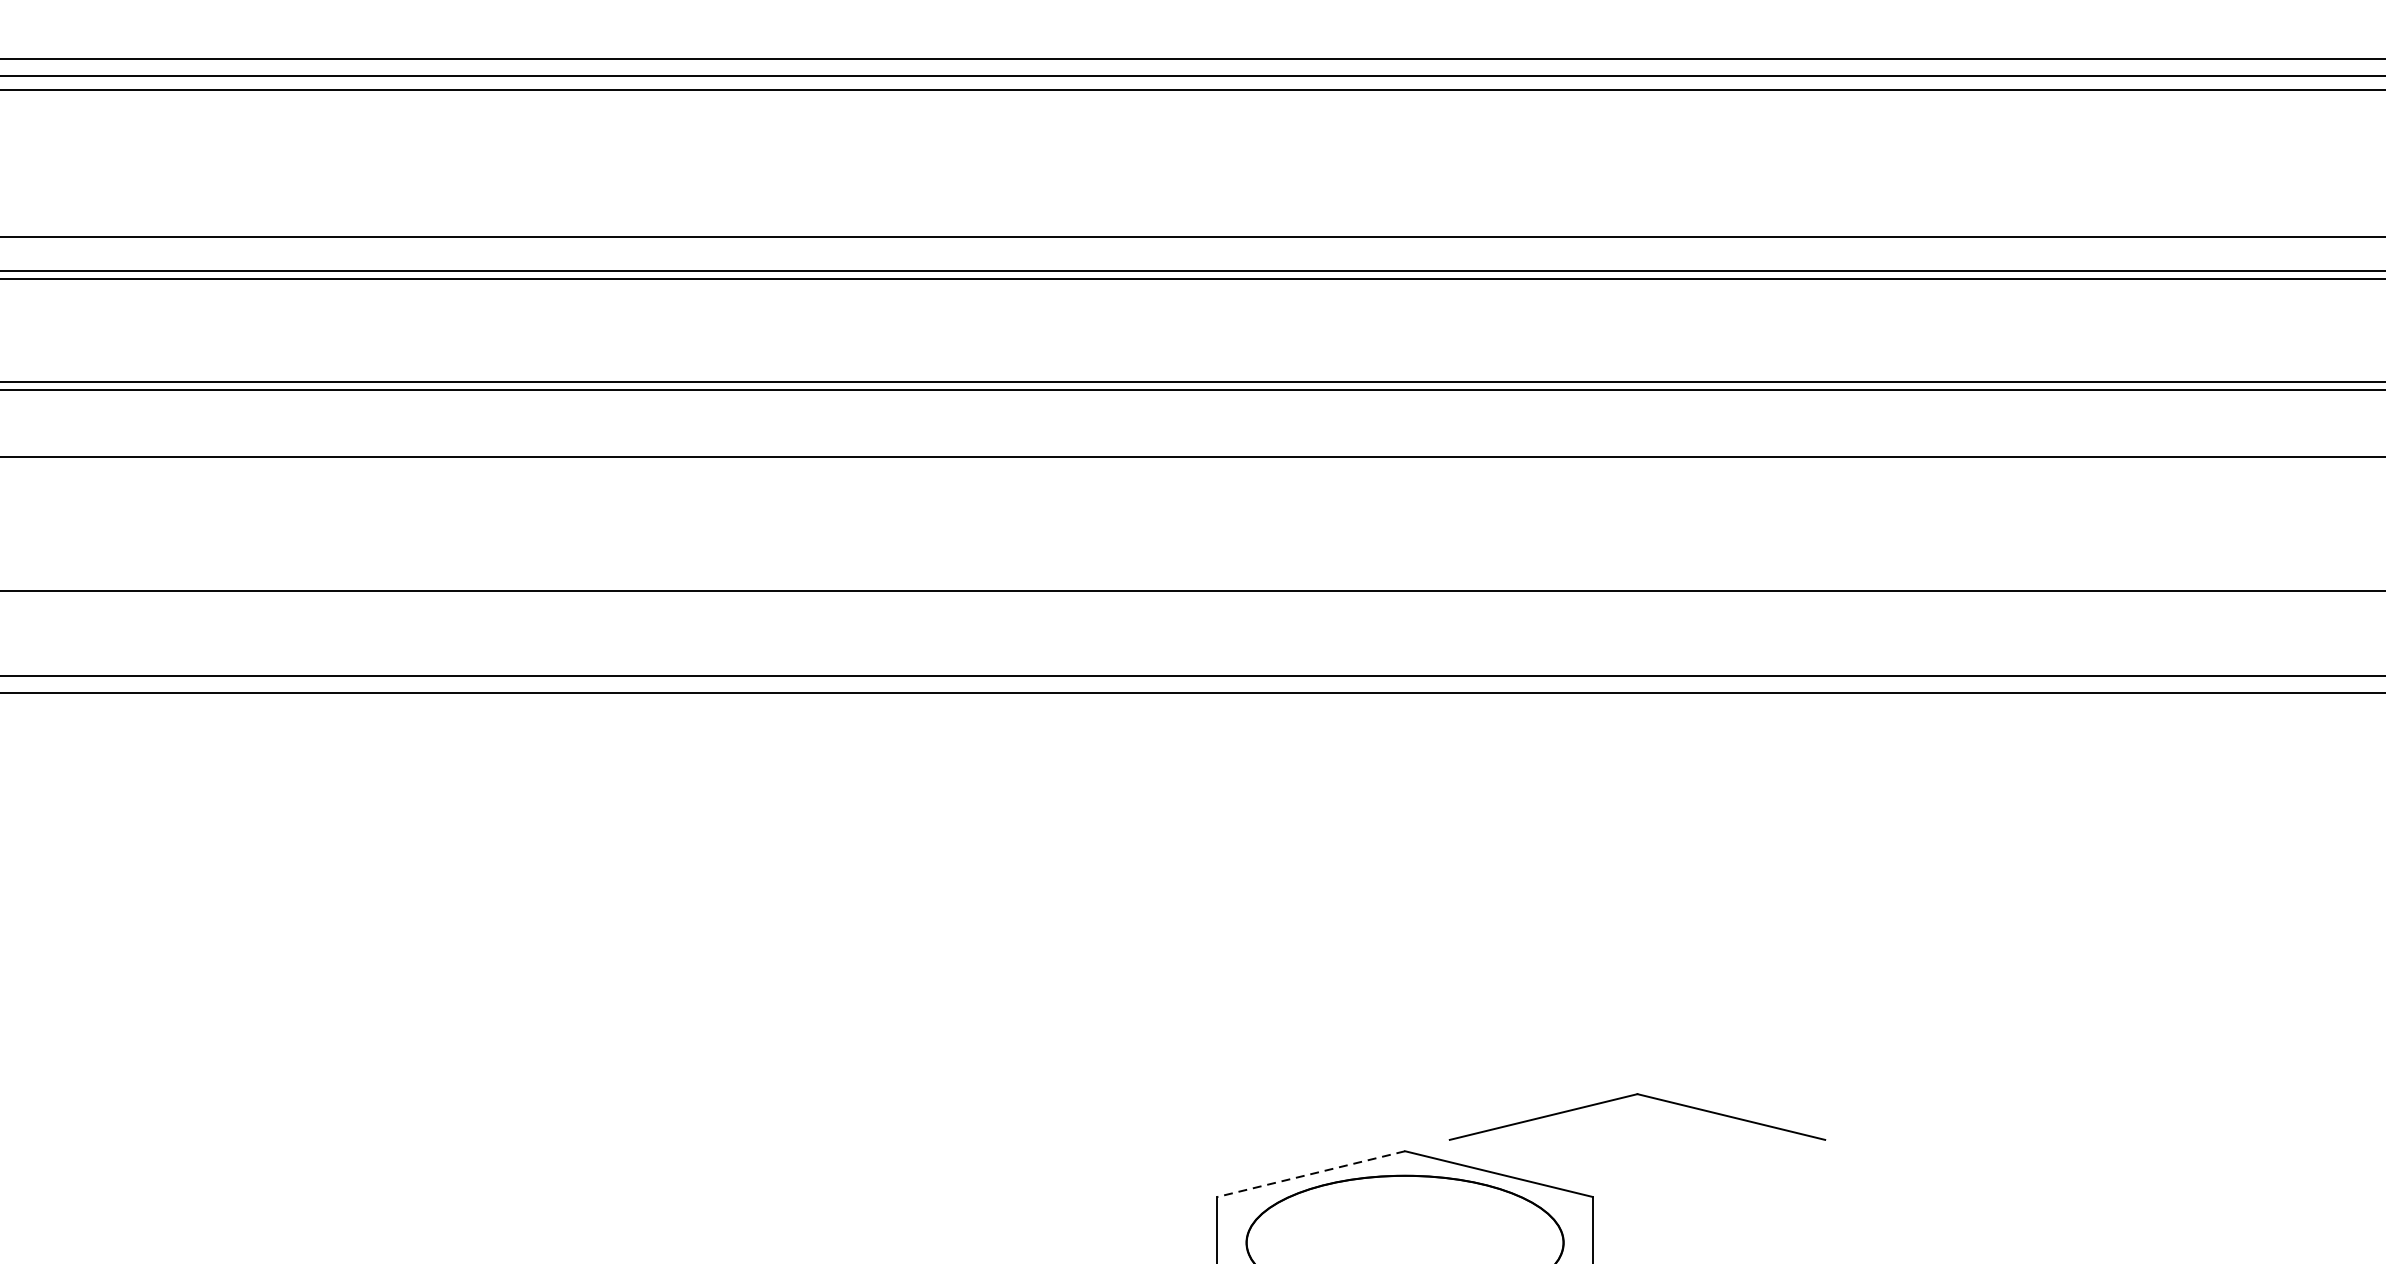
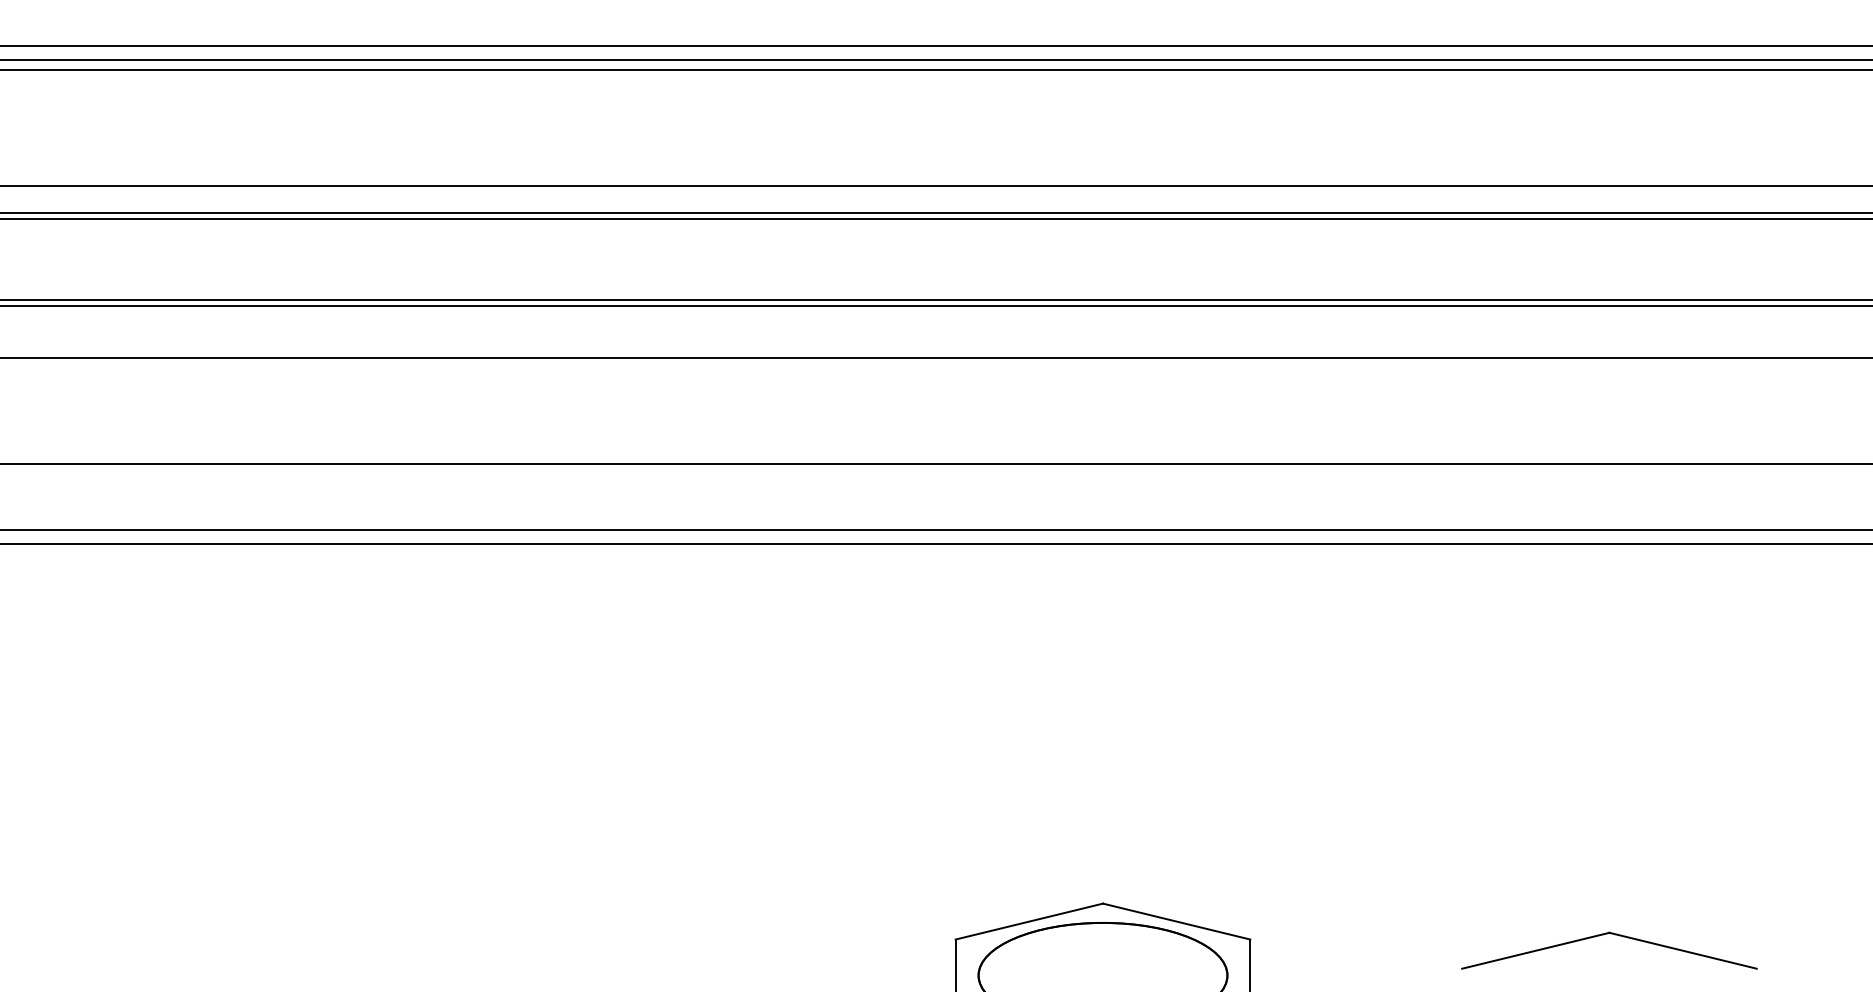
part: (1635, 1096) -> (1607, 934), moved
line: (1311, 1174) -> (1029, 921), dashed -> solid

